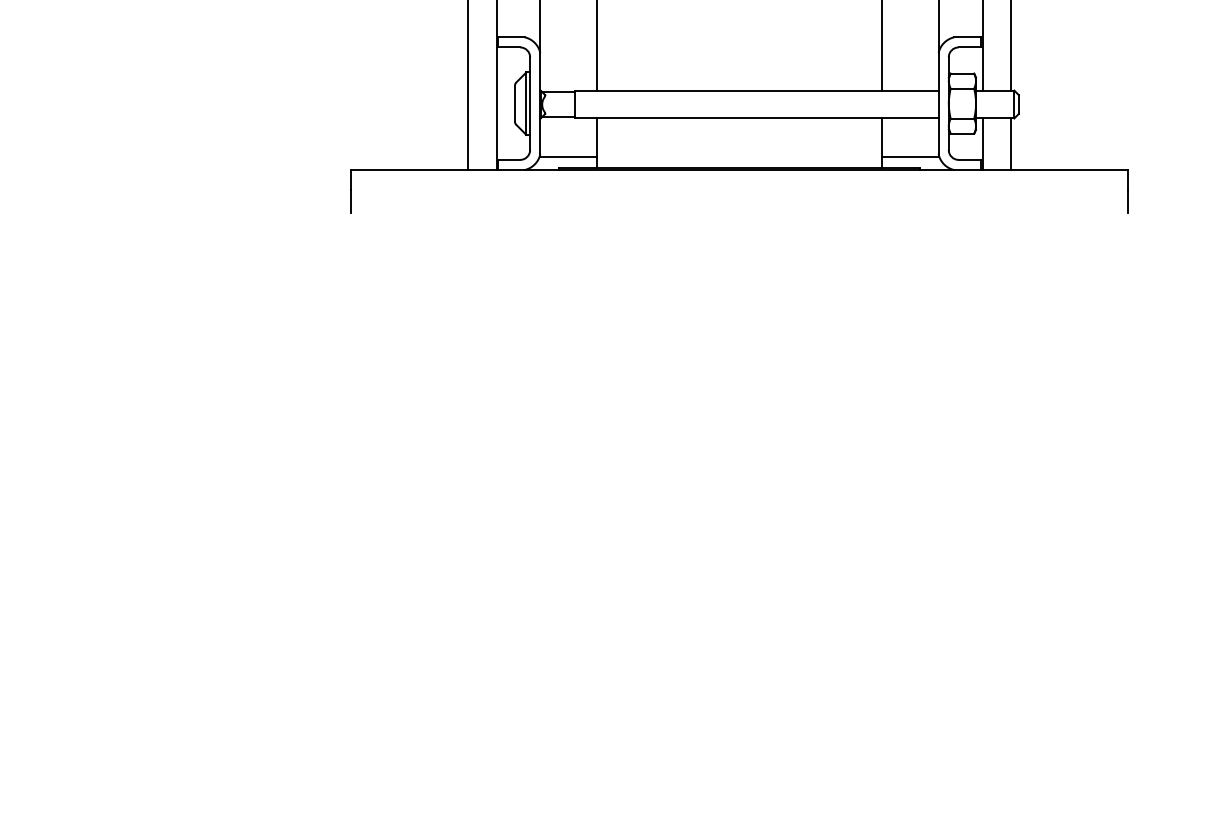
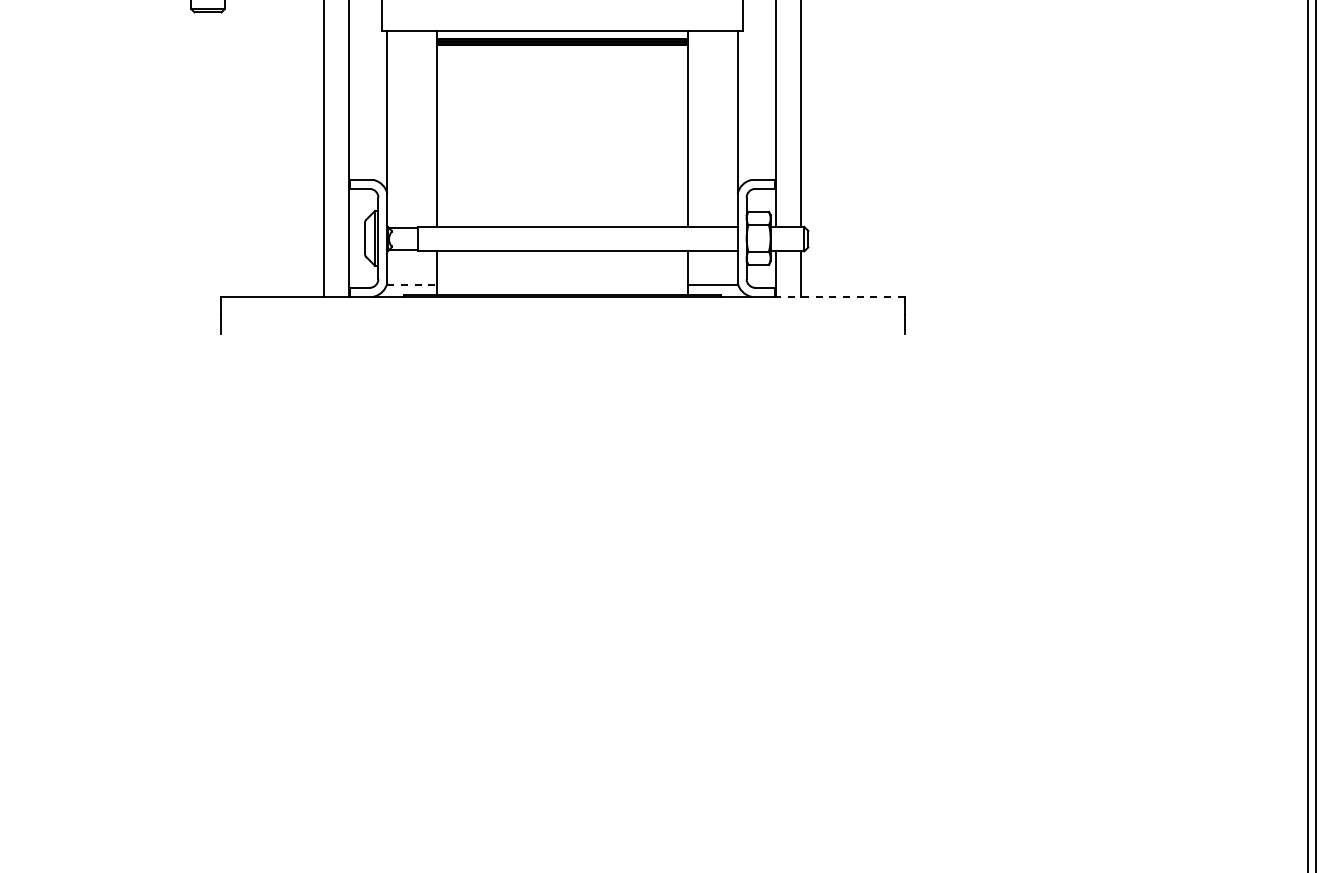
line: (568, 157) -> (412, 285), solid -> dashed
line: (1054, 169) -> (839, 296), solid -> dashed

